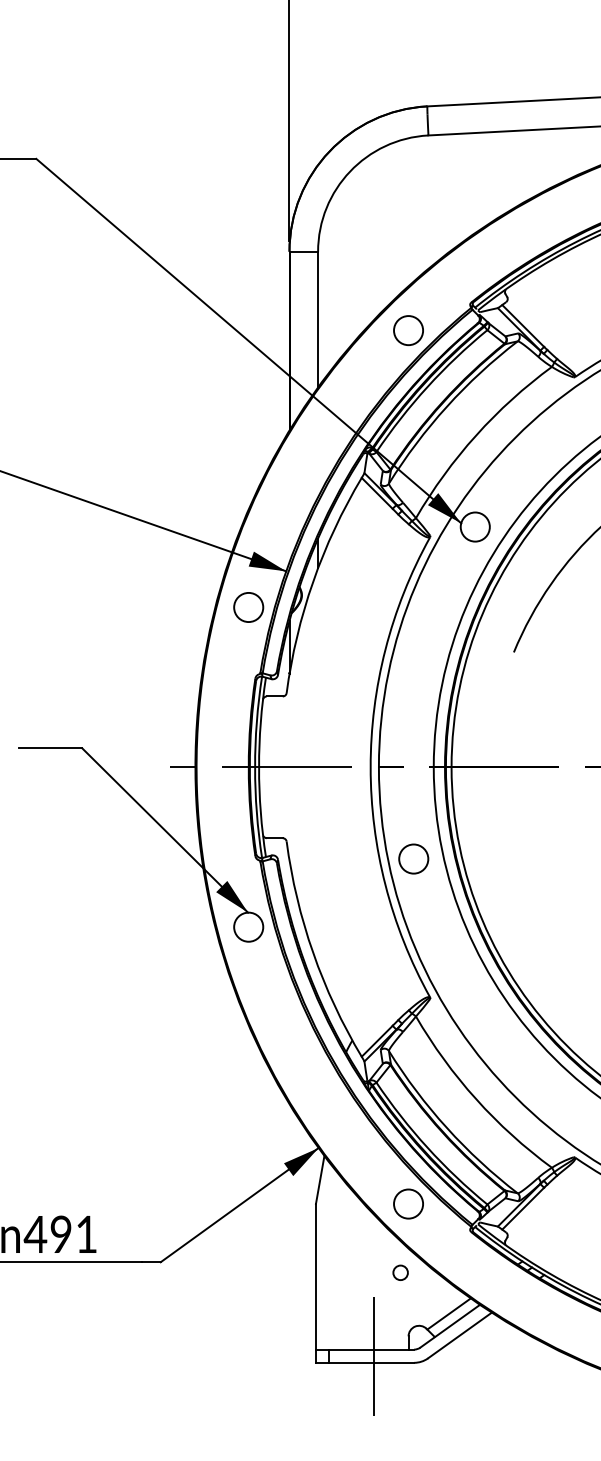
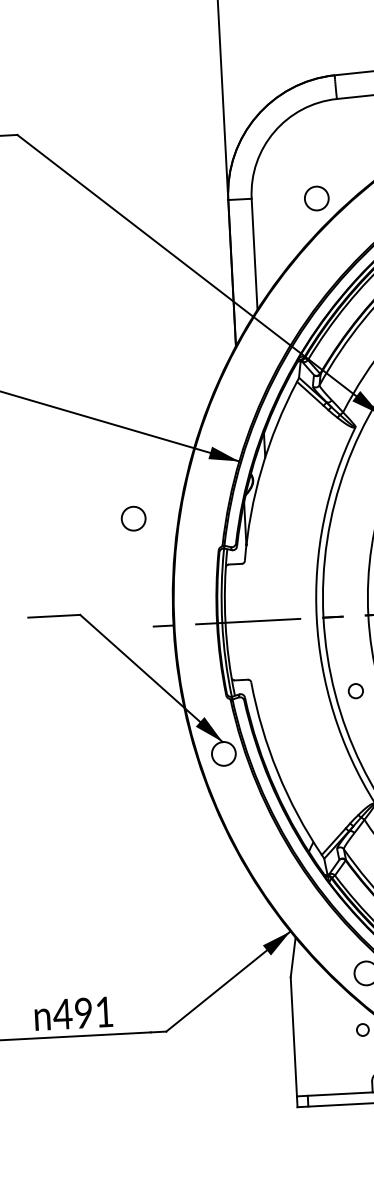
circle: (408, 330) -> (316, 198), moved
circle: (248, 607) -> (133, 518), moved
circle: (413, 858) -> (355, 690), size x0.6
line: (374, 1355) -> (345, 1098), removed

